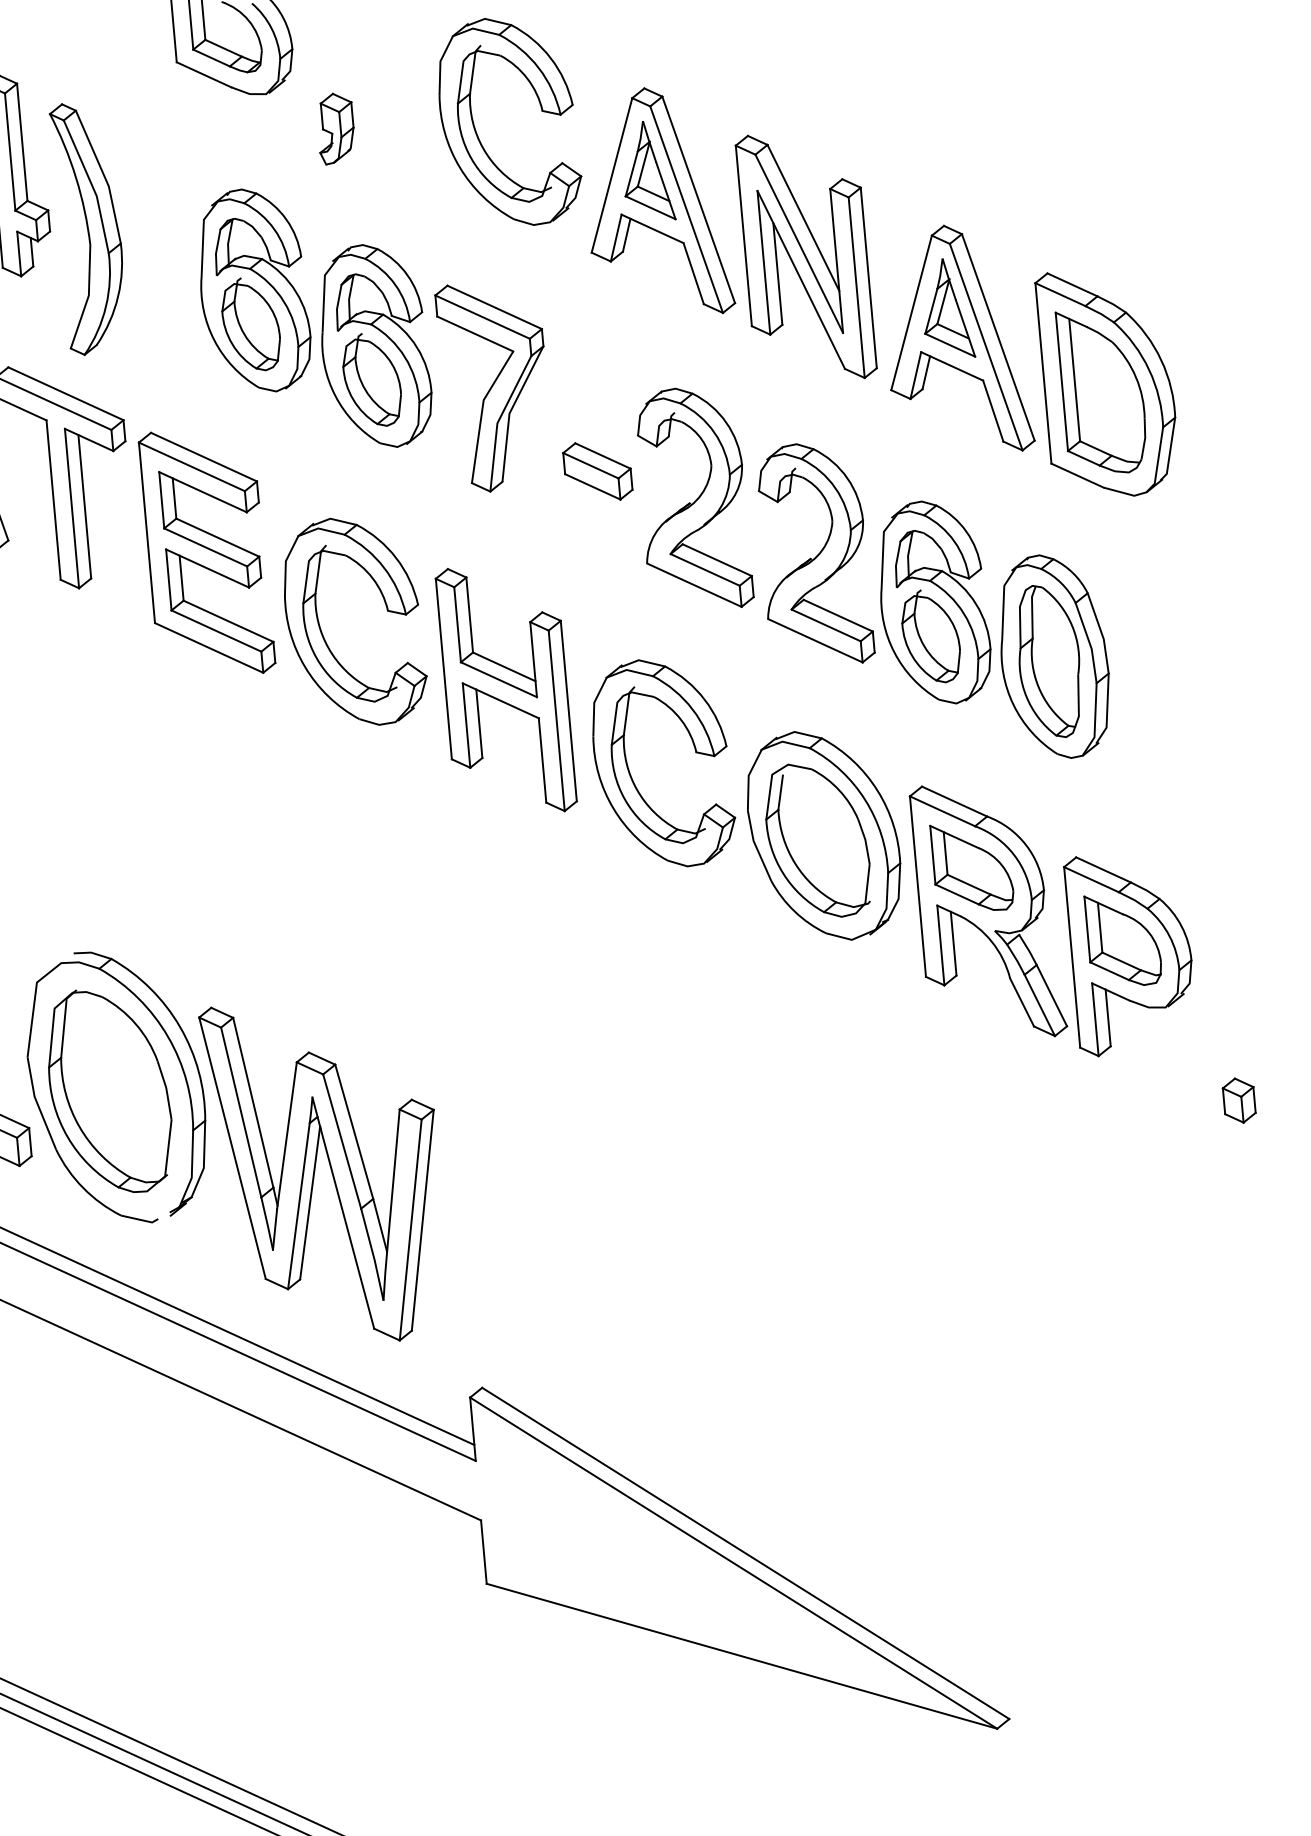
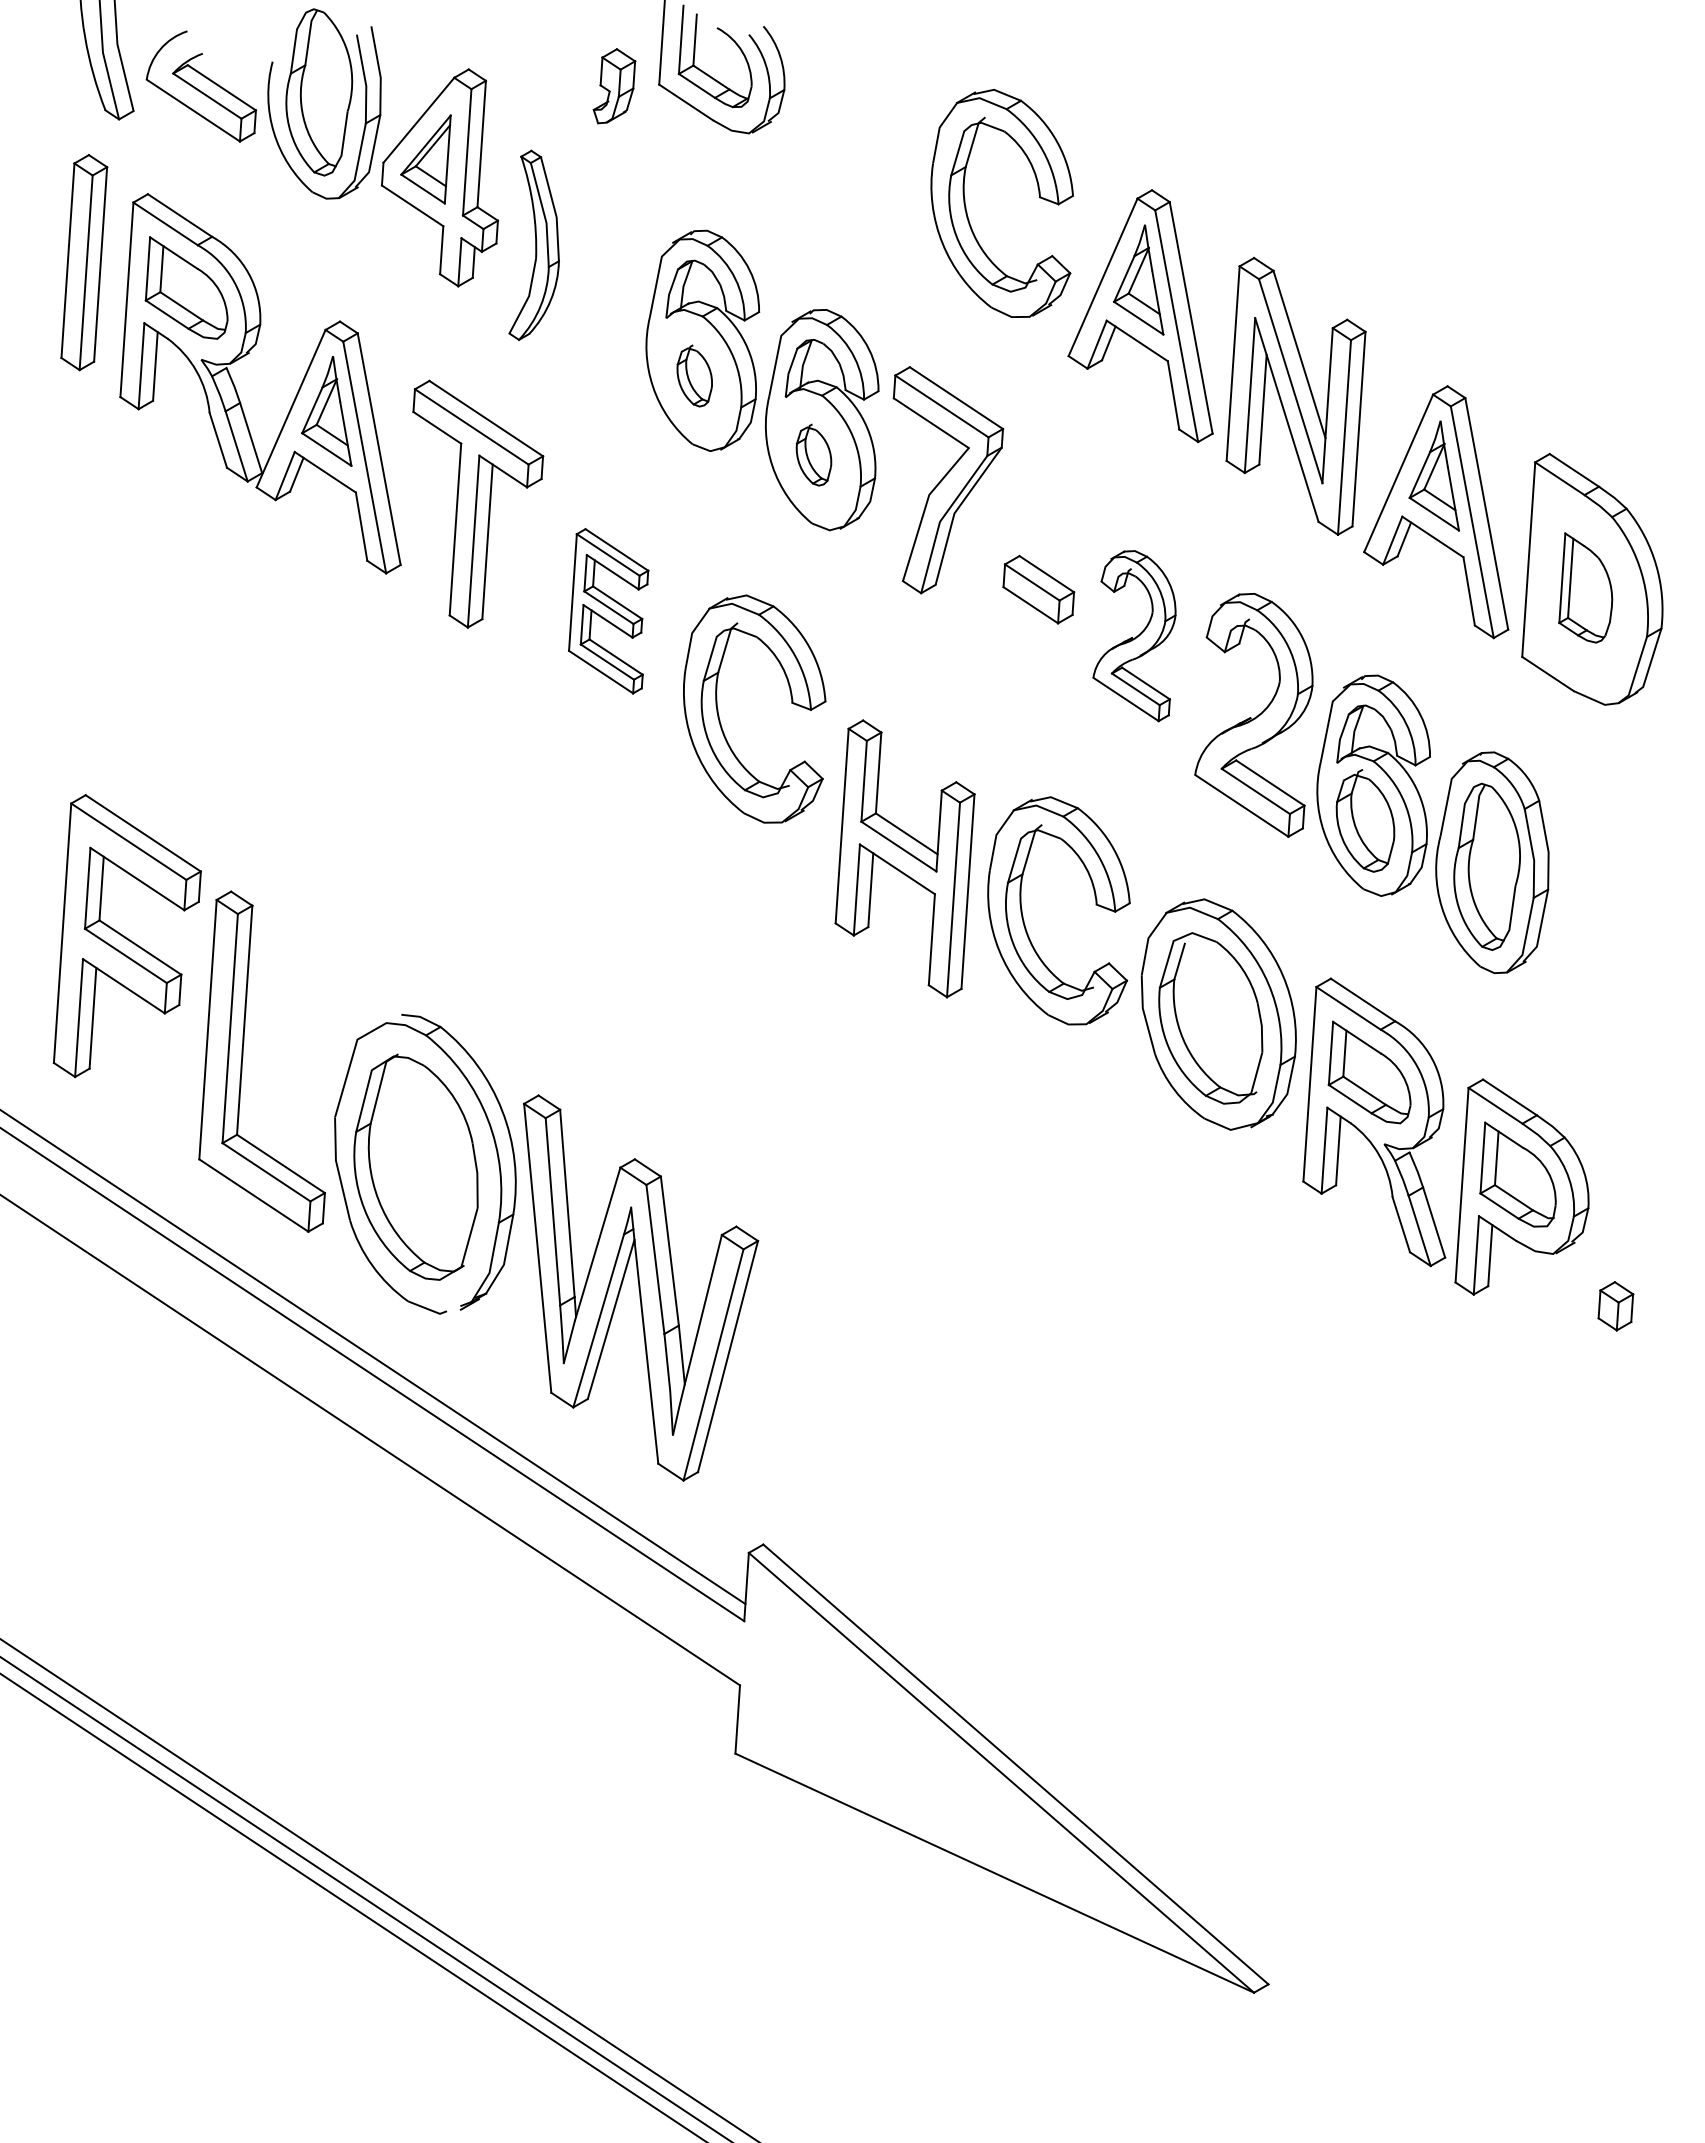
part: (335, 128) -> (614, 86), moved
part: (84, 228) -> (533, 245), size x0.7
part: (250, 324) -> (694, 375), size x0.6
part: (371, 379) -> (813, 454), size x0.6
part: (1099, 390) -> (1585, 587), size x0.6
part: (692, 499) -> (1134, 635), size x0.7
part: (205, 553) -> (608, 611), size x0.6
part: (505, 689) -> (904, 858), moved
part: (1238, 1100) -> (1615, 1306), moved

